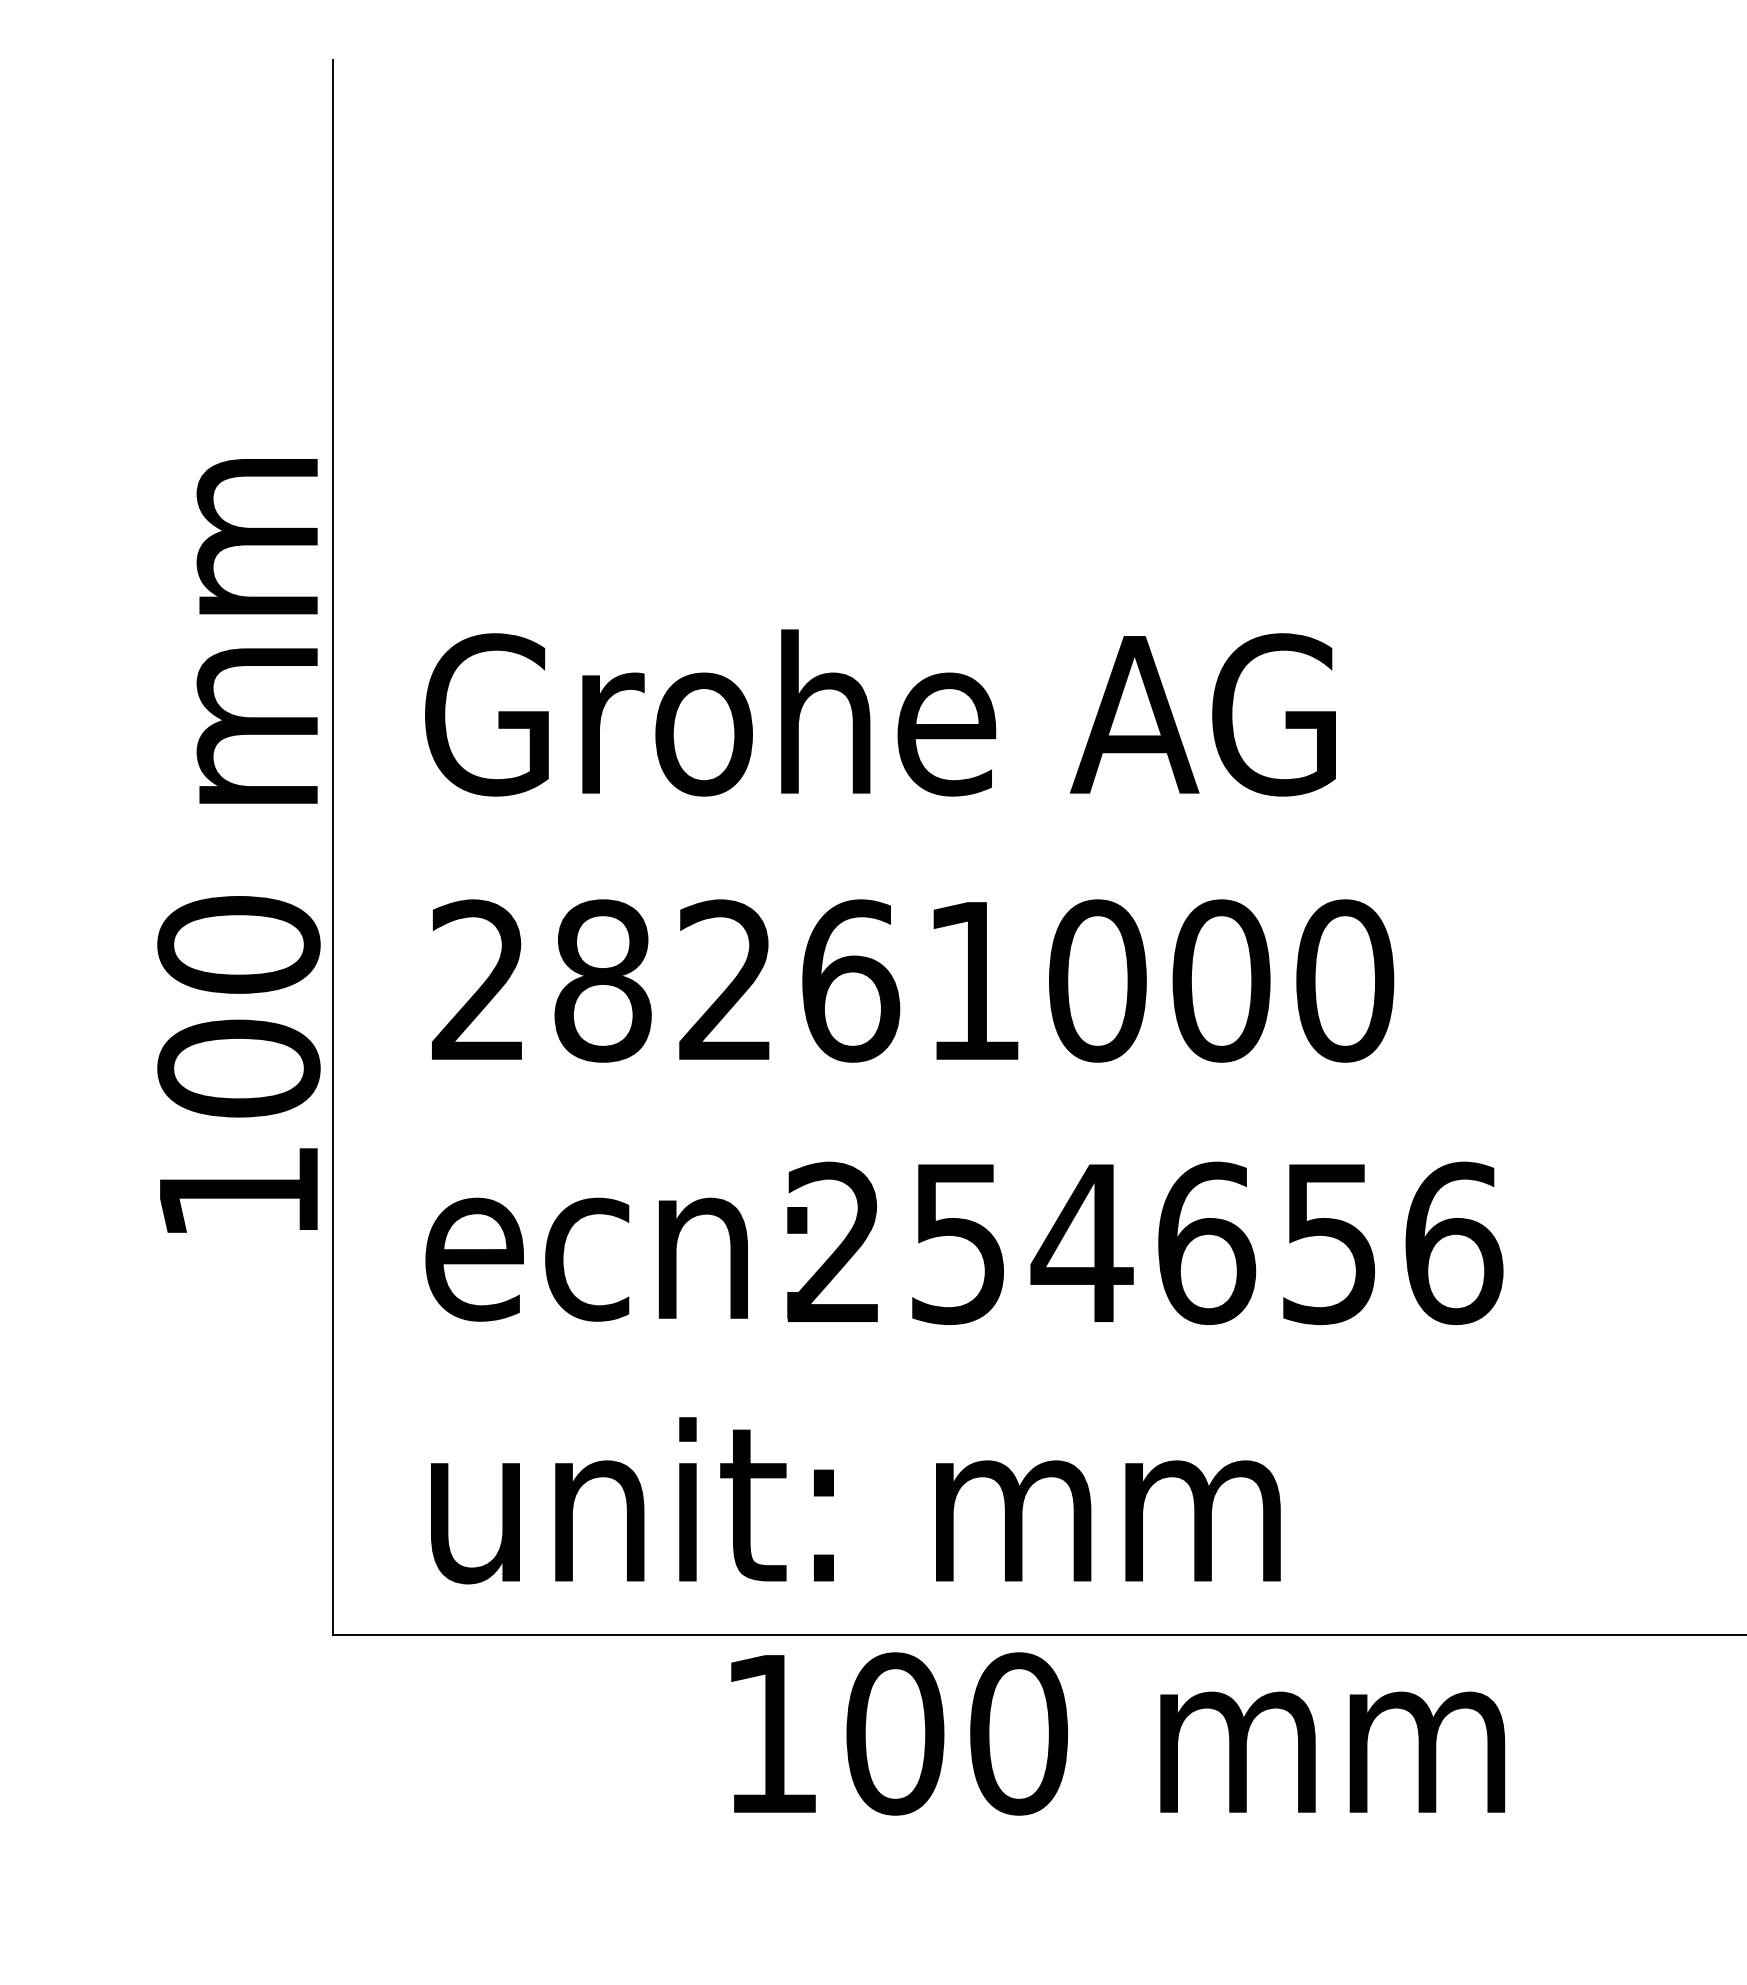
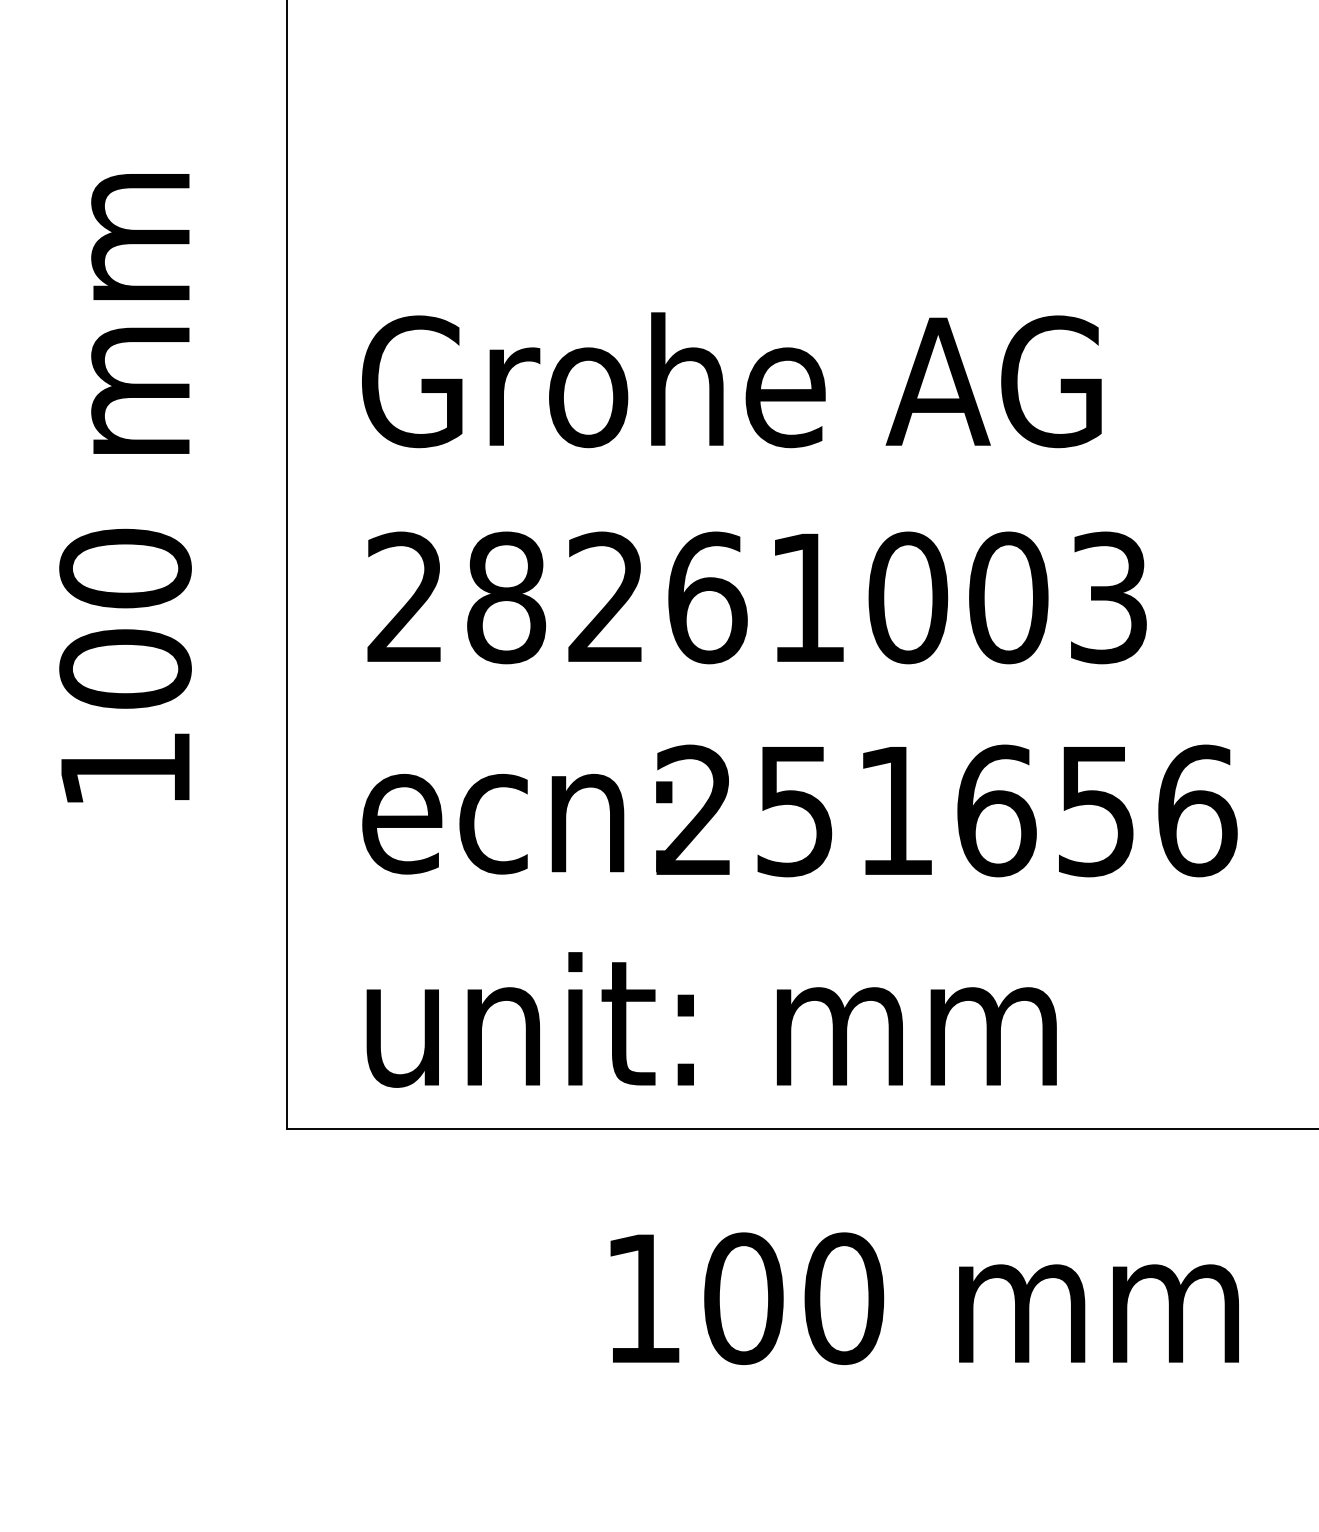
text: (238, 845) -> (125, 487), moved
text: (1345, 980) -> (1109, 597), 28261000 -> 28261003
text: (1081, 1242) -> (895, 810), 254656 -> 251656
text: (1118, 1733) -> (925, 1298), moved

